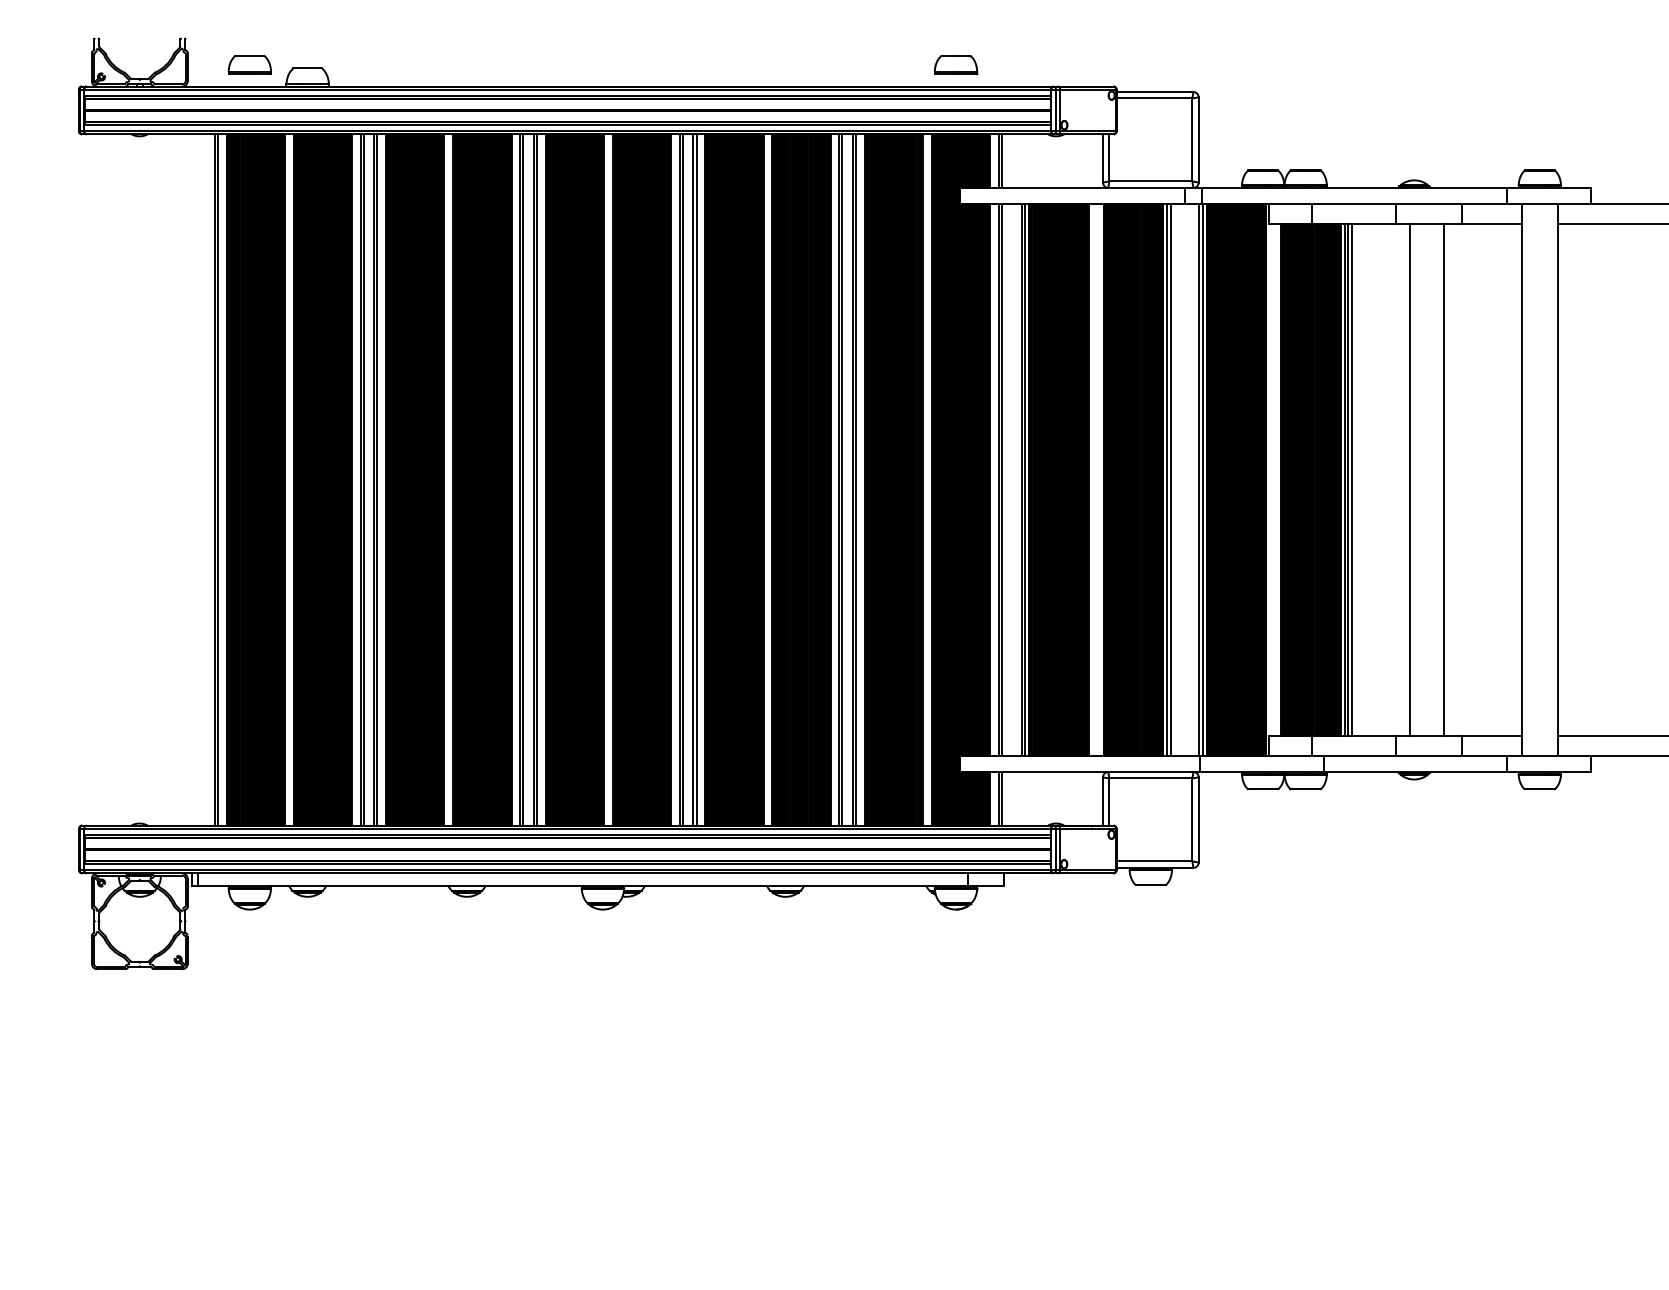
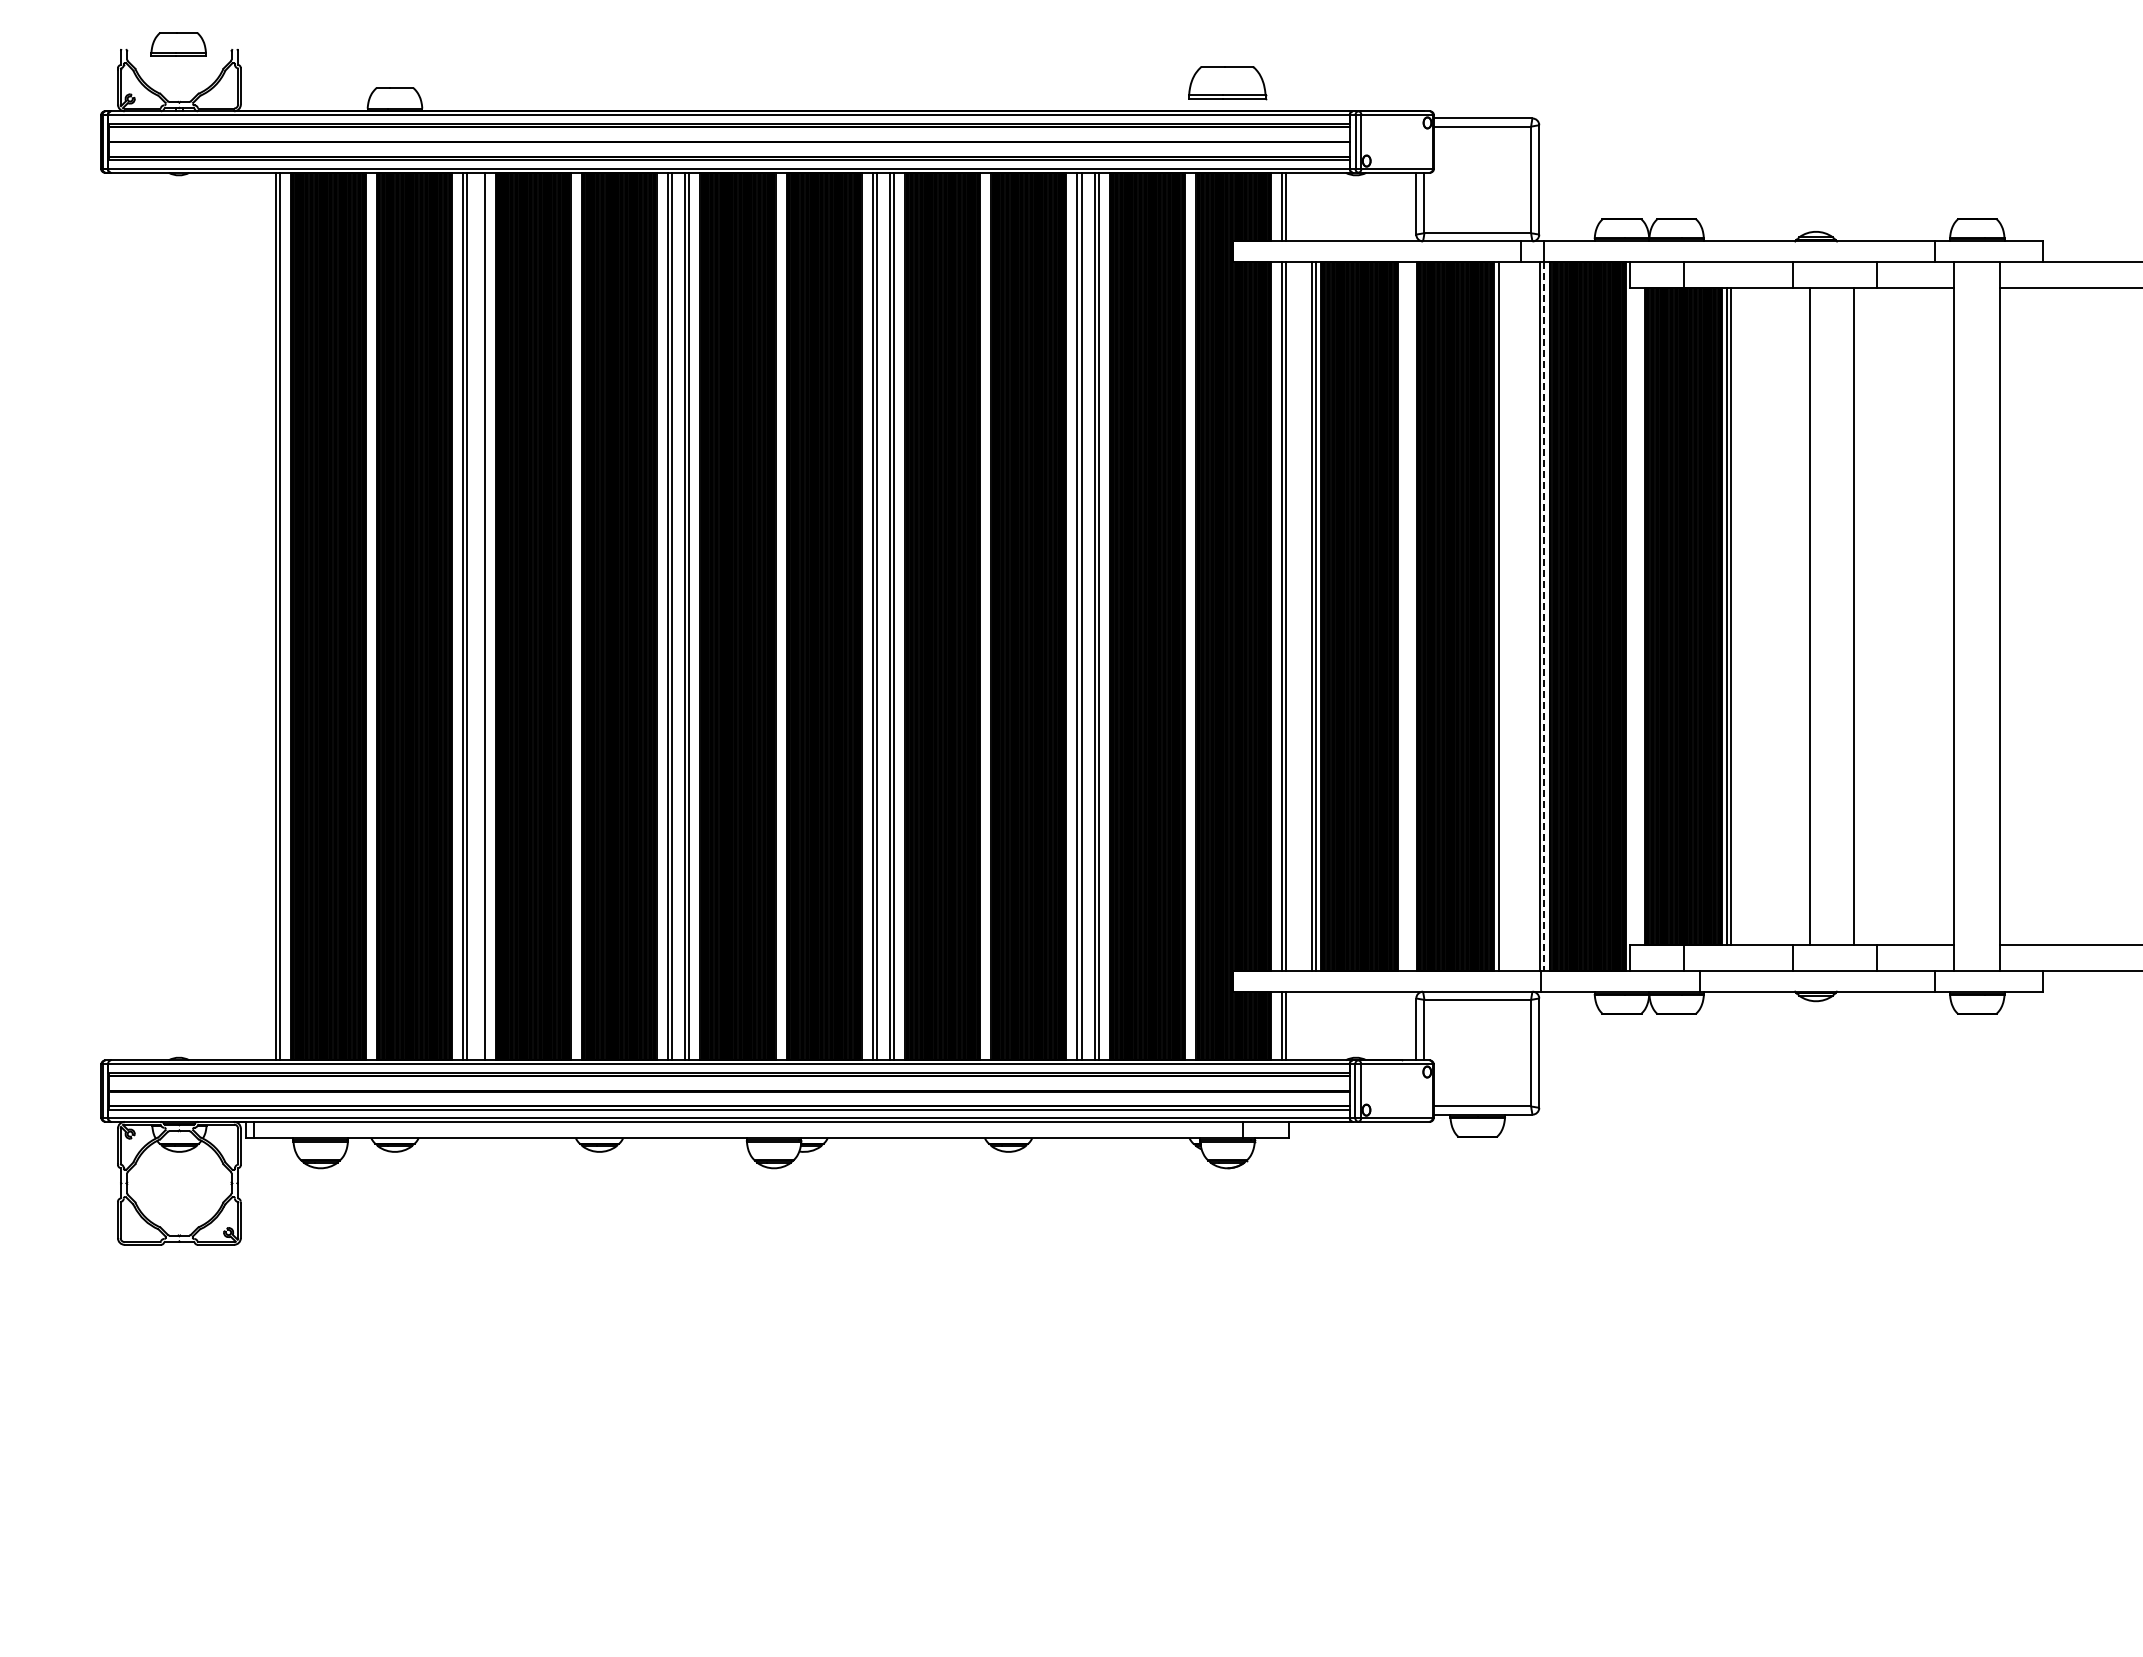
part: (249, 64) -> (178, 44), moved
part: (955, 64) -> (1227, 83), size x1.4
line: (374, 479) -> (480, 616), removed
line: (1170, 479) -> (1503, 616), removed
line: (1202, 479) -> (1544, 616), solid -> dashed
line: (1352, 479) -> (1736, 616), removed

